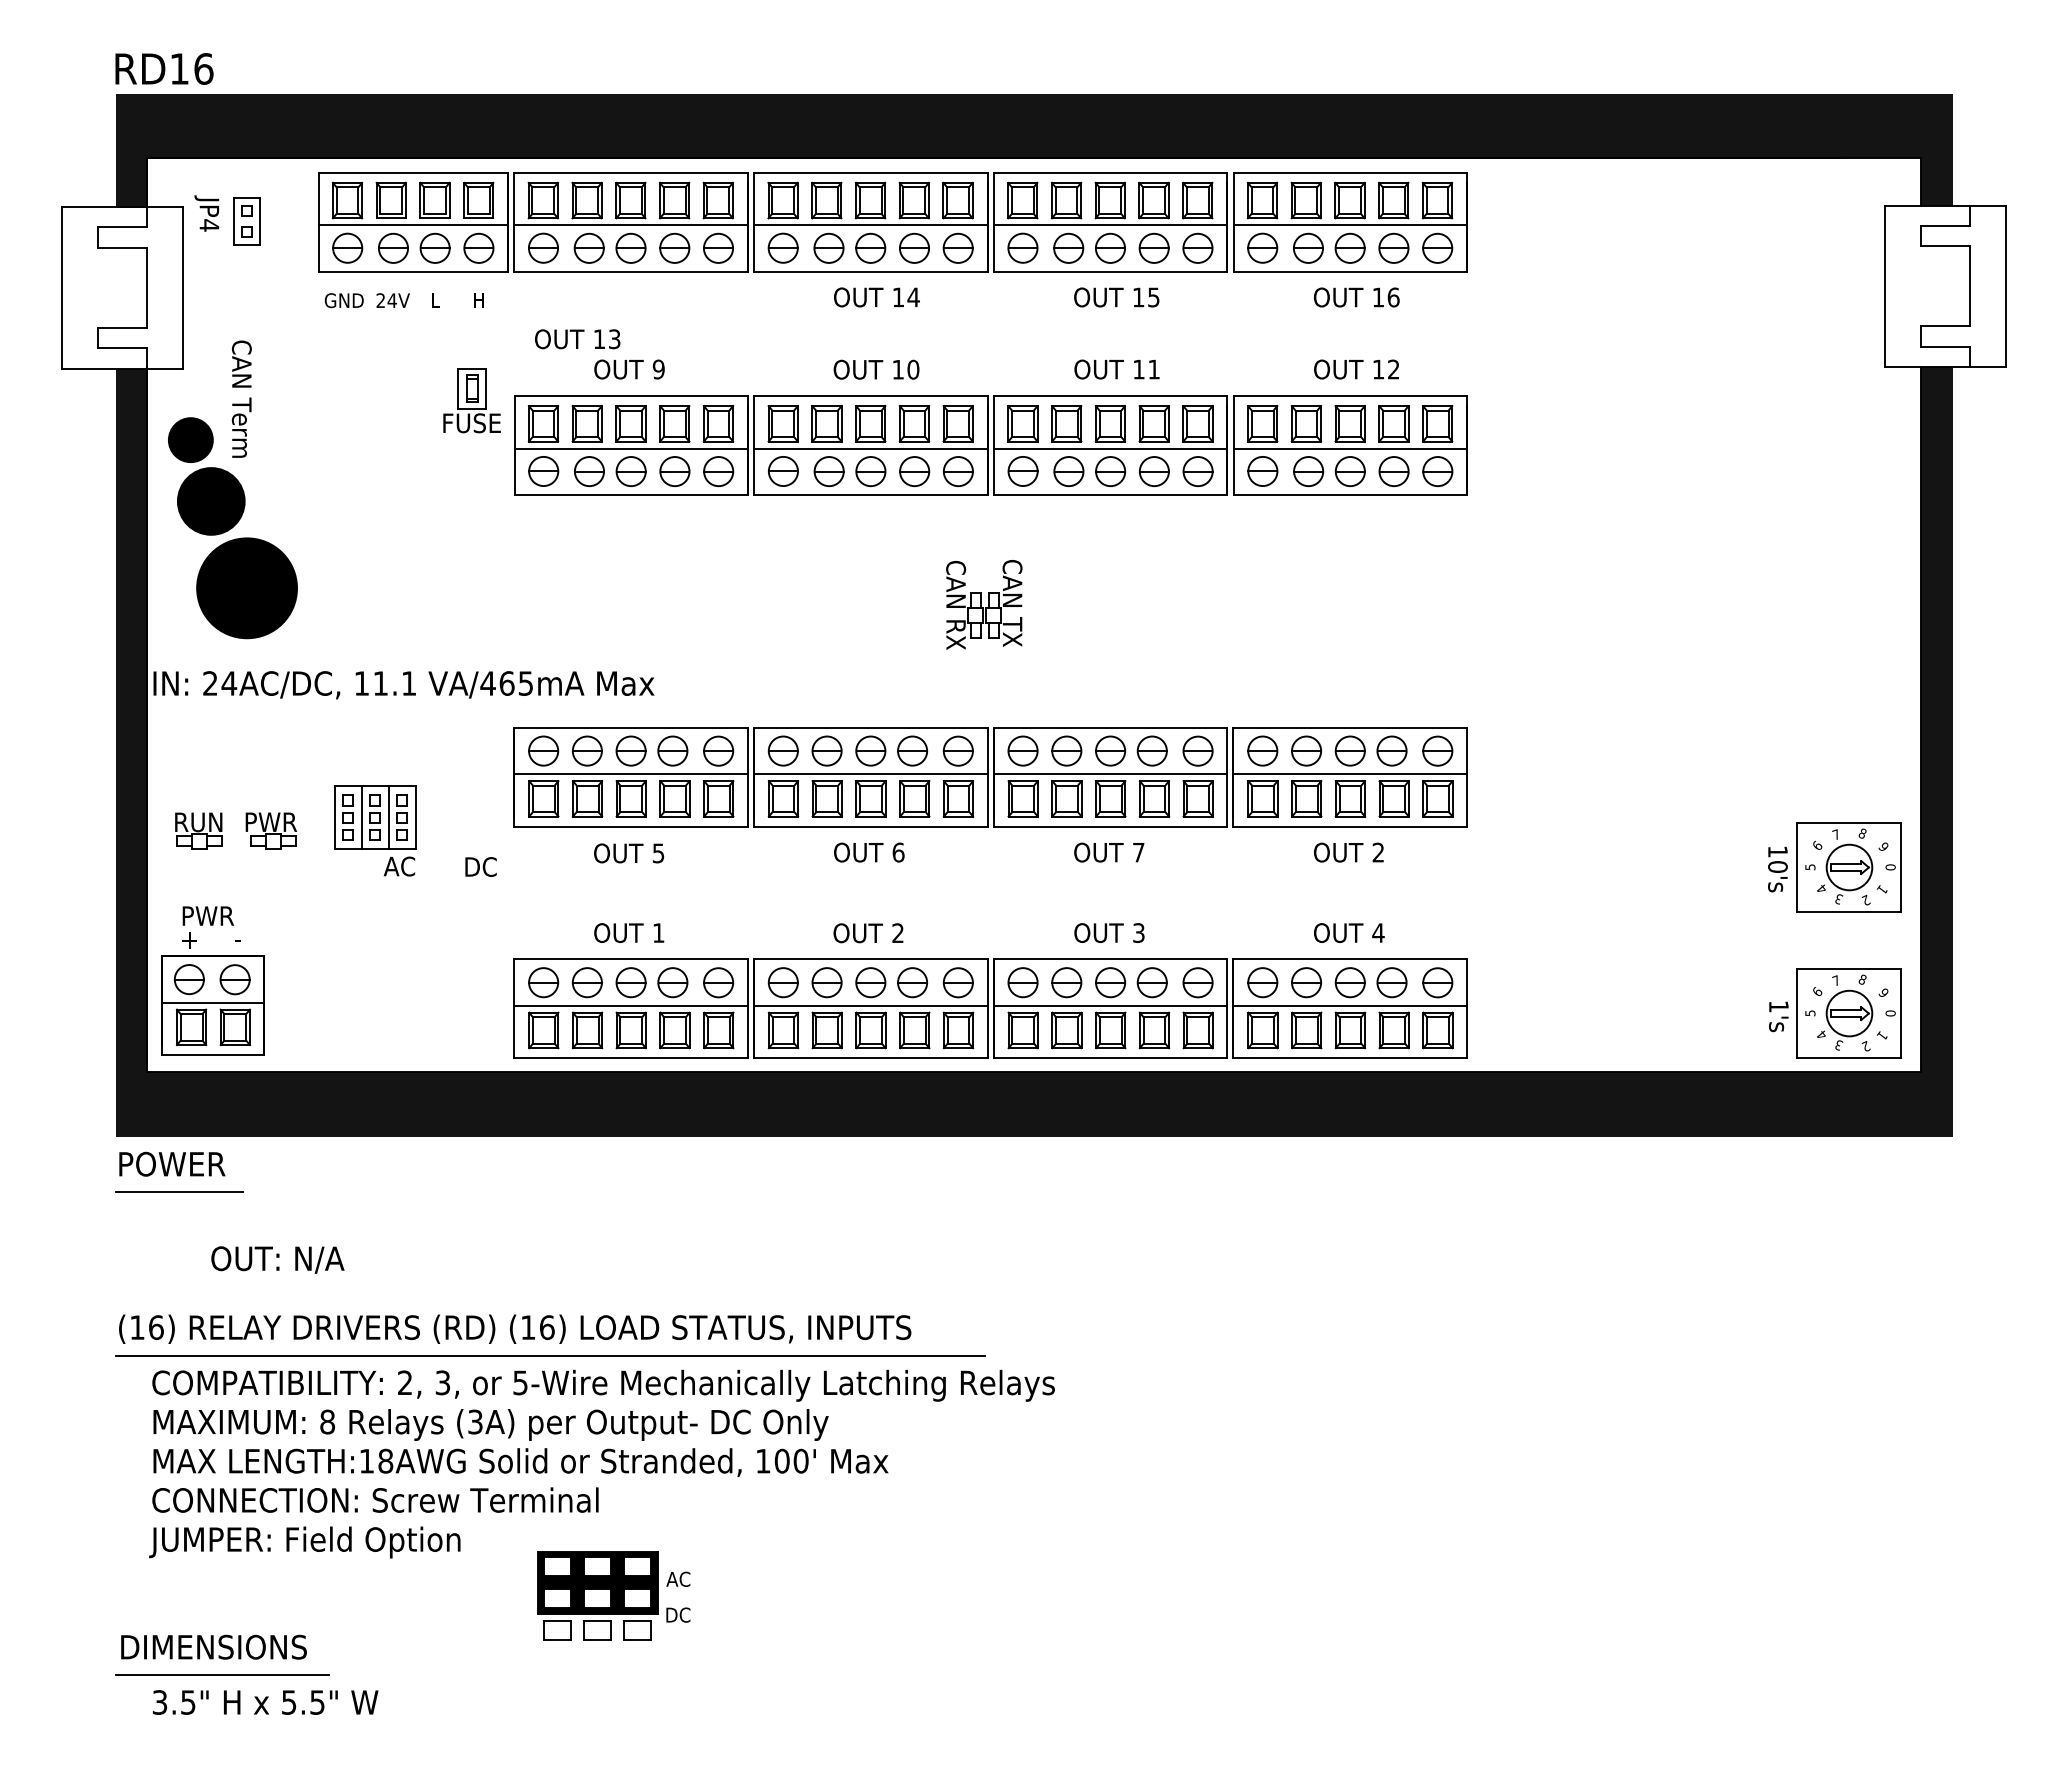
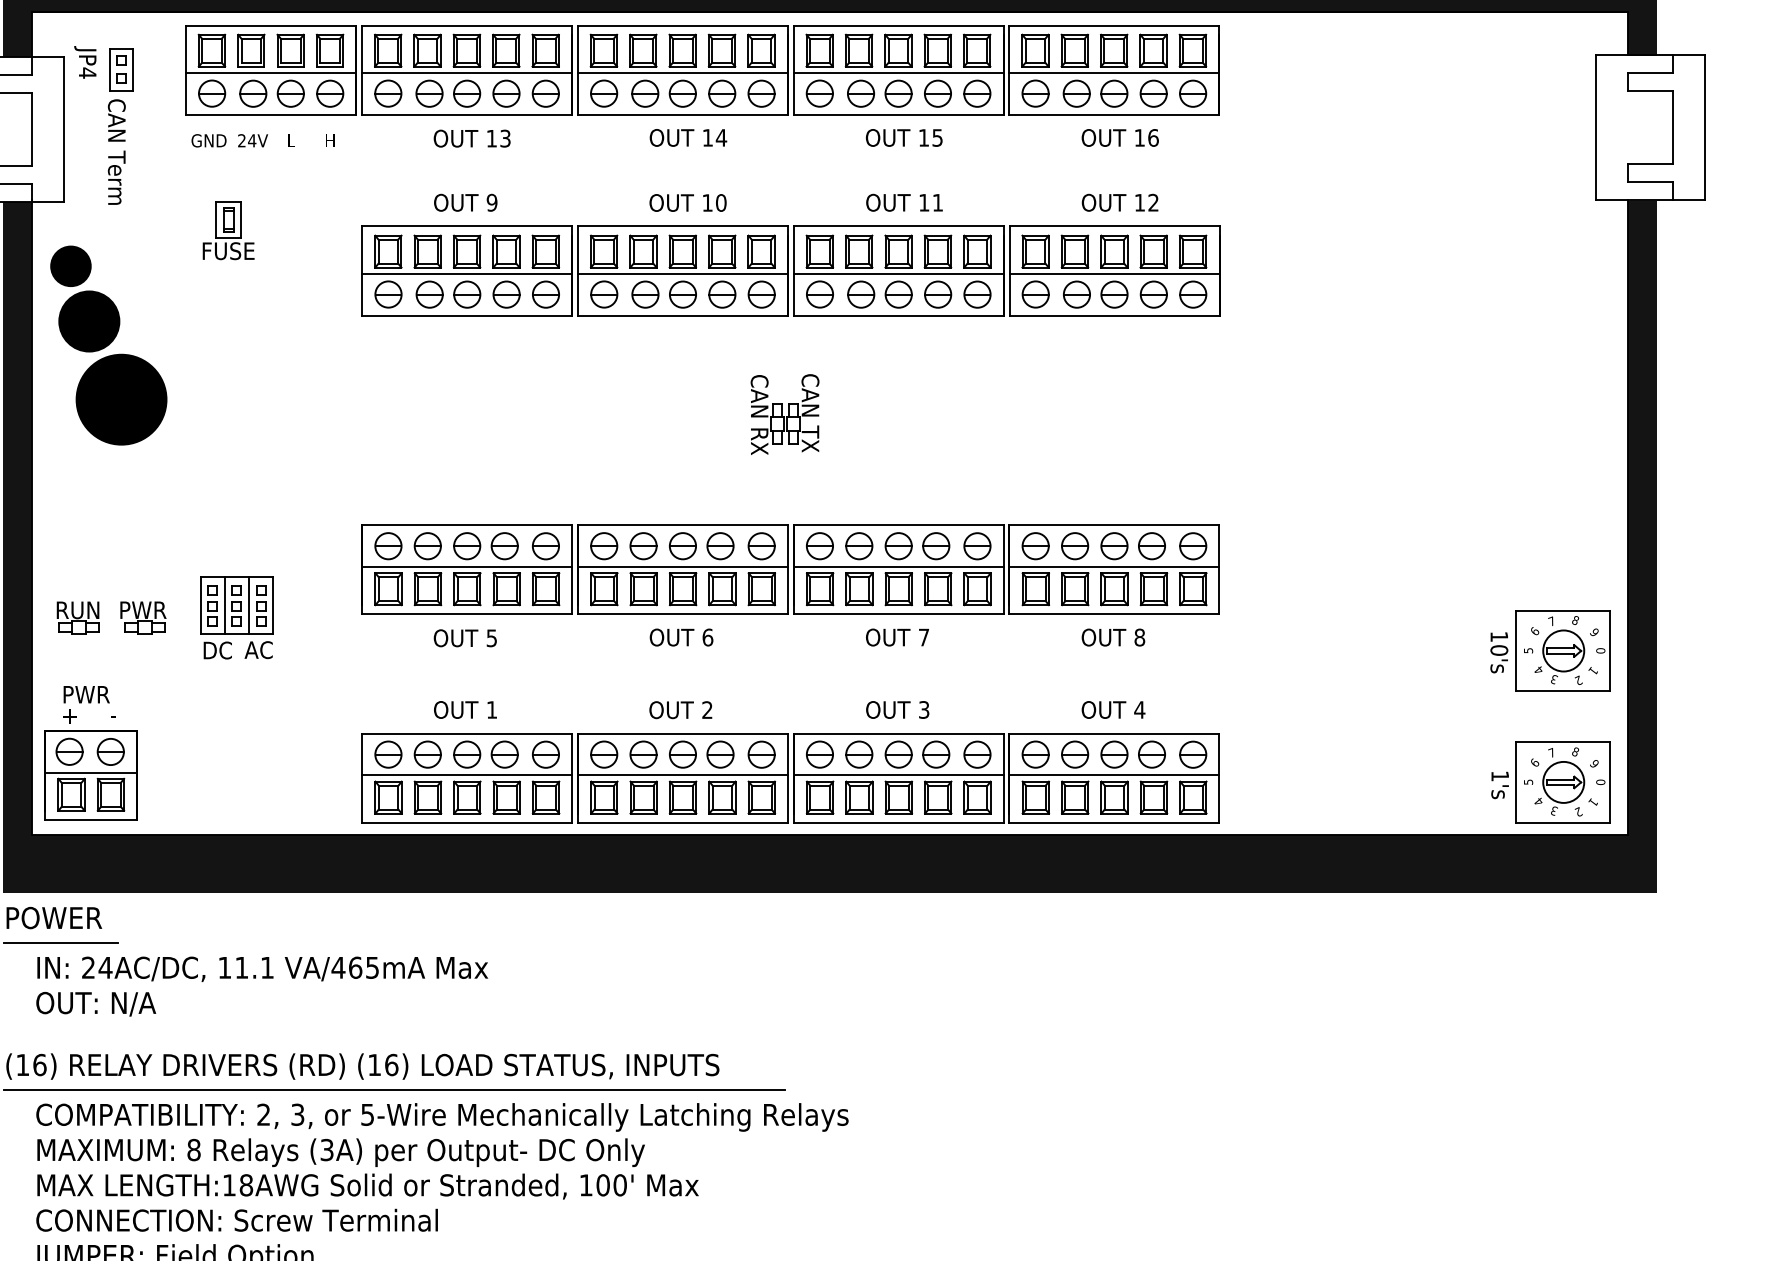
text: (577, 339) -> (472, 138), moved
text: (241, 398) -> (116, 151), moved
part: (471, 400) -> (228, 230), moved
text: (403, 685) -> (262, 969), moved
text: (1378, 852) -> (1139, 637), 2 -> 8
text: (480, 866) -> (217, 650), moved
text: (277, 1259) -> (95, 1003), moved

